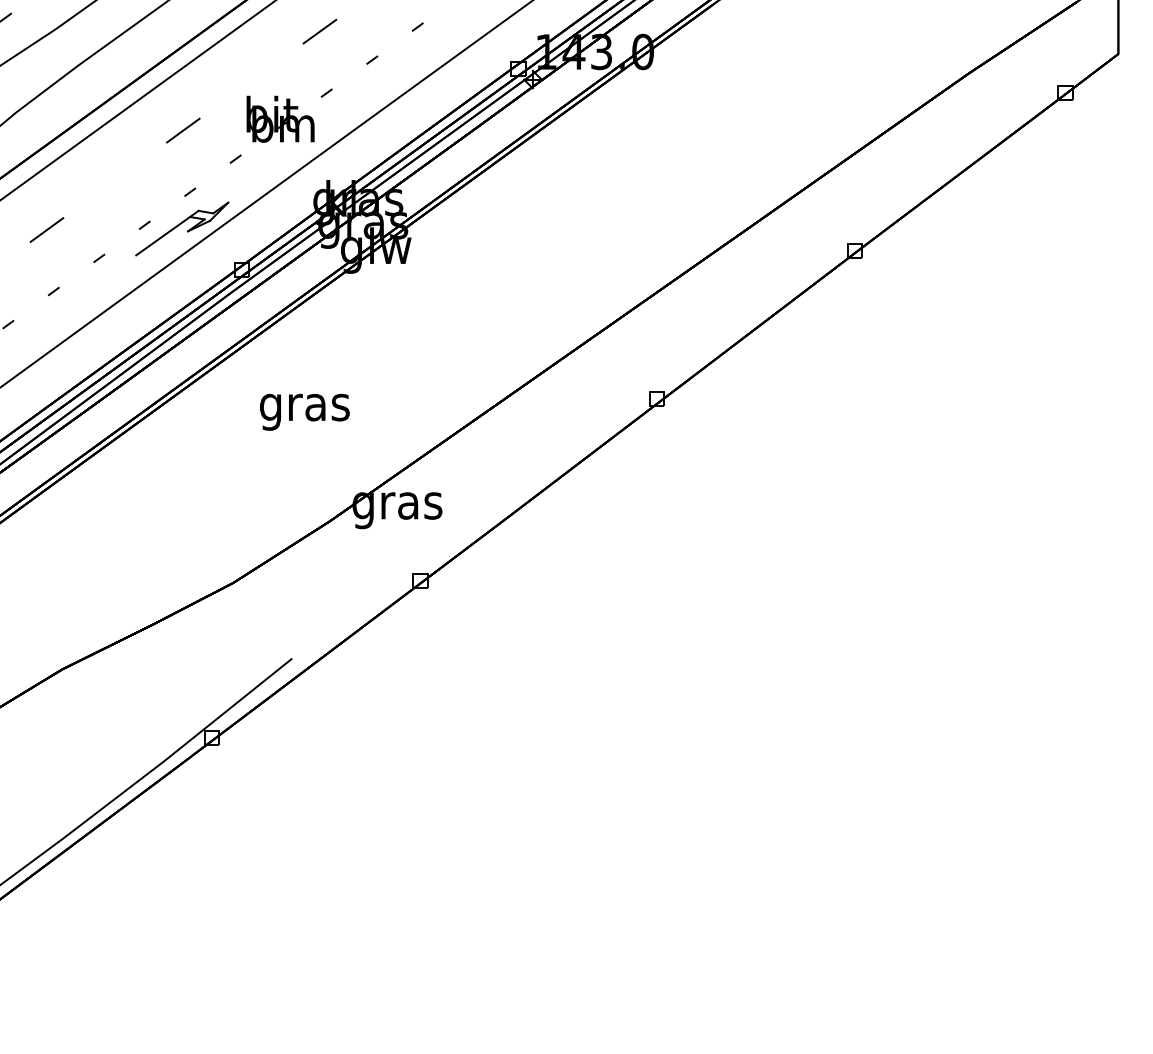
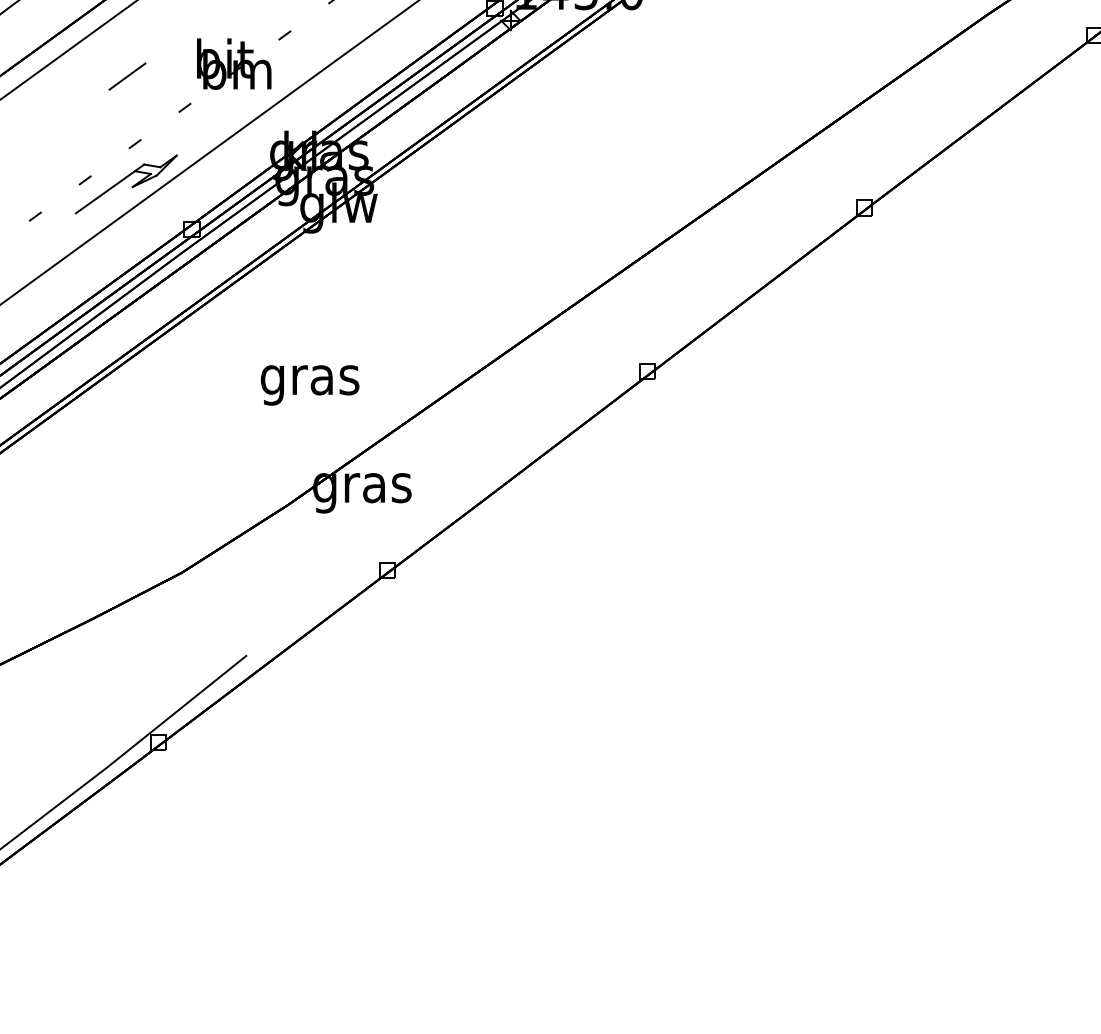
text: (304, 412) -> (309, 385), moved

